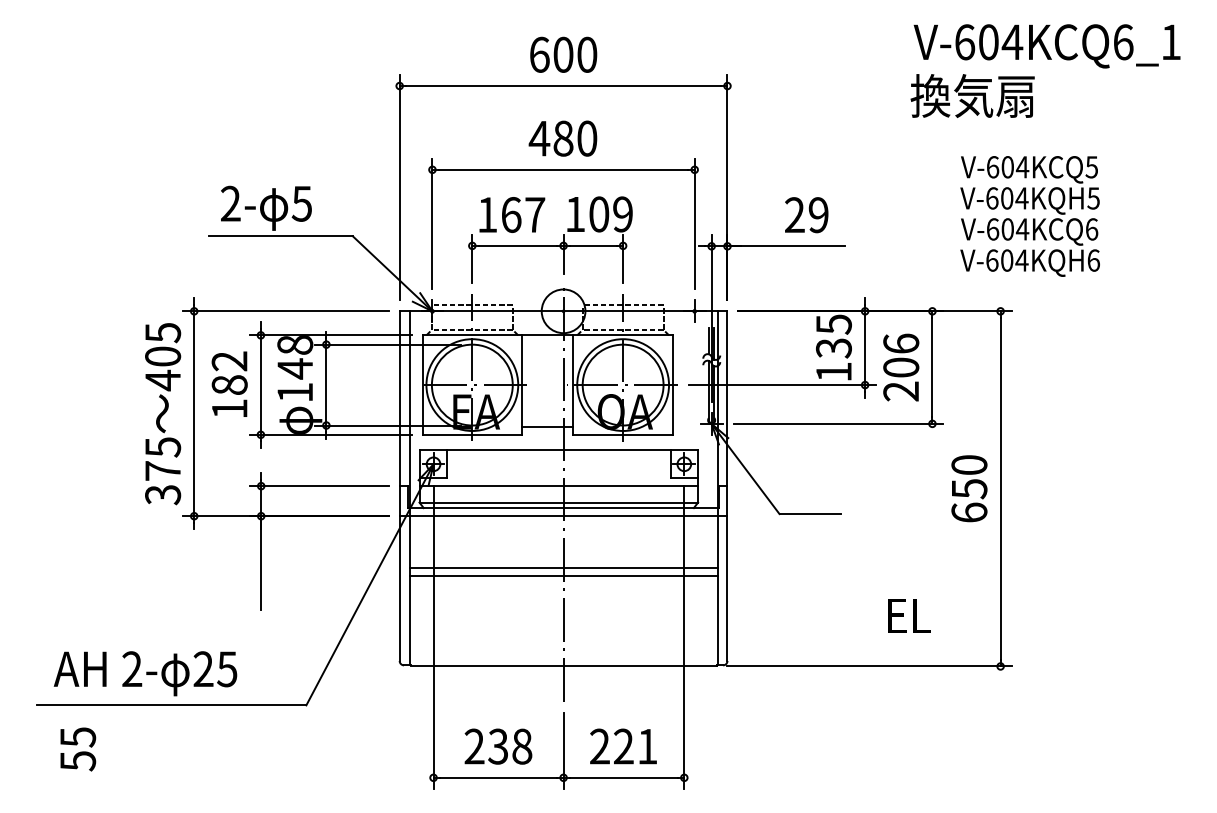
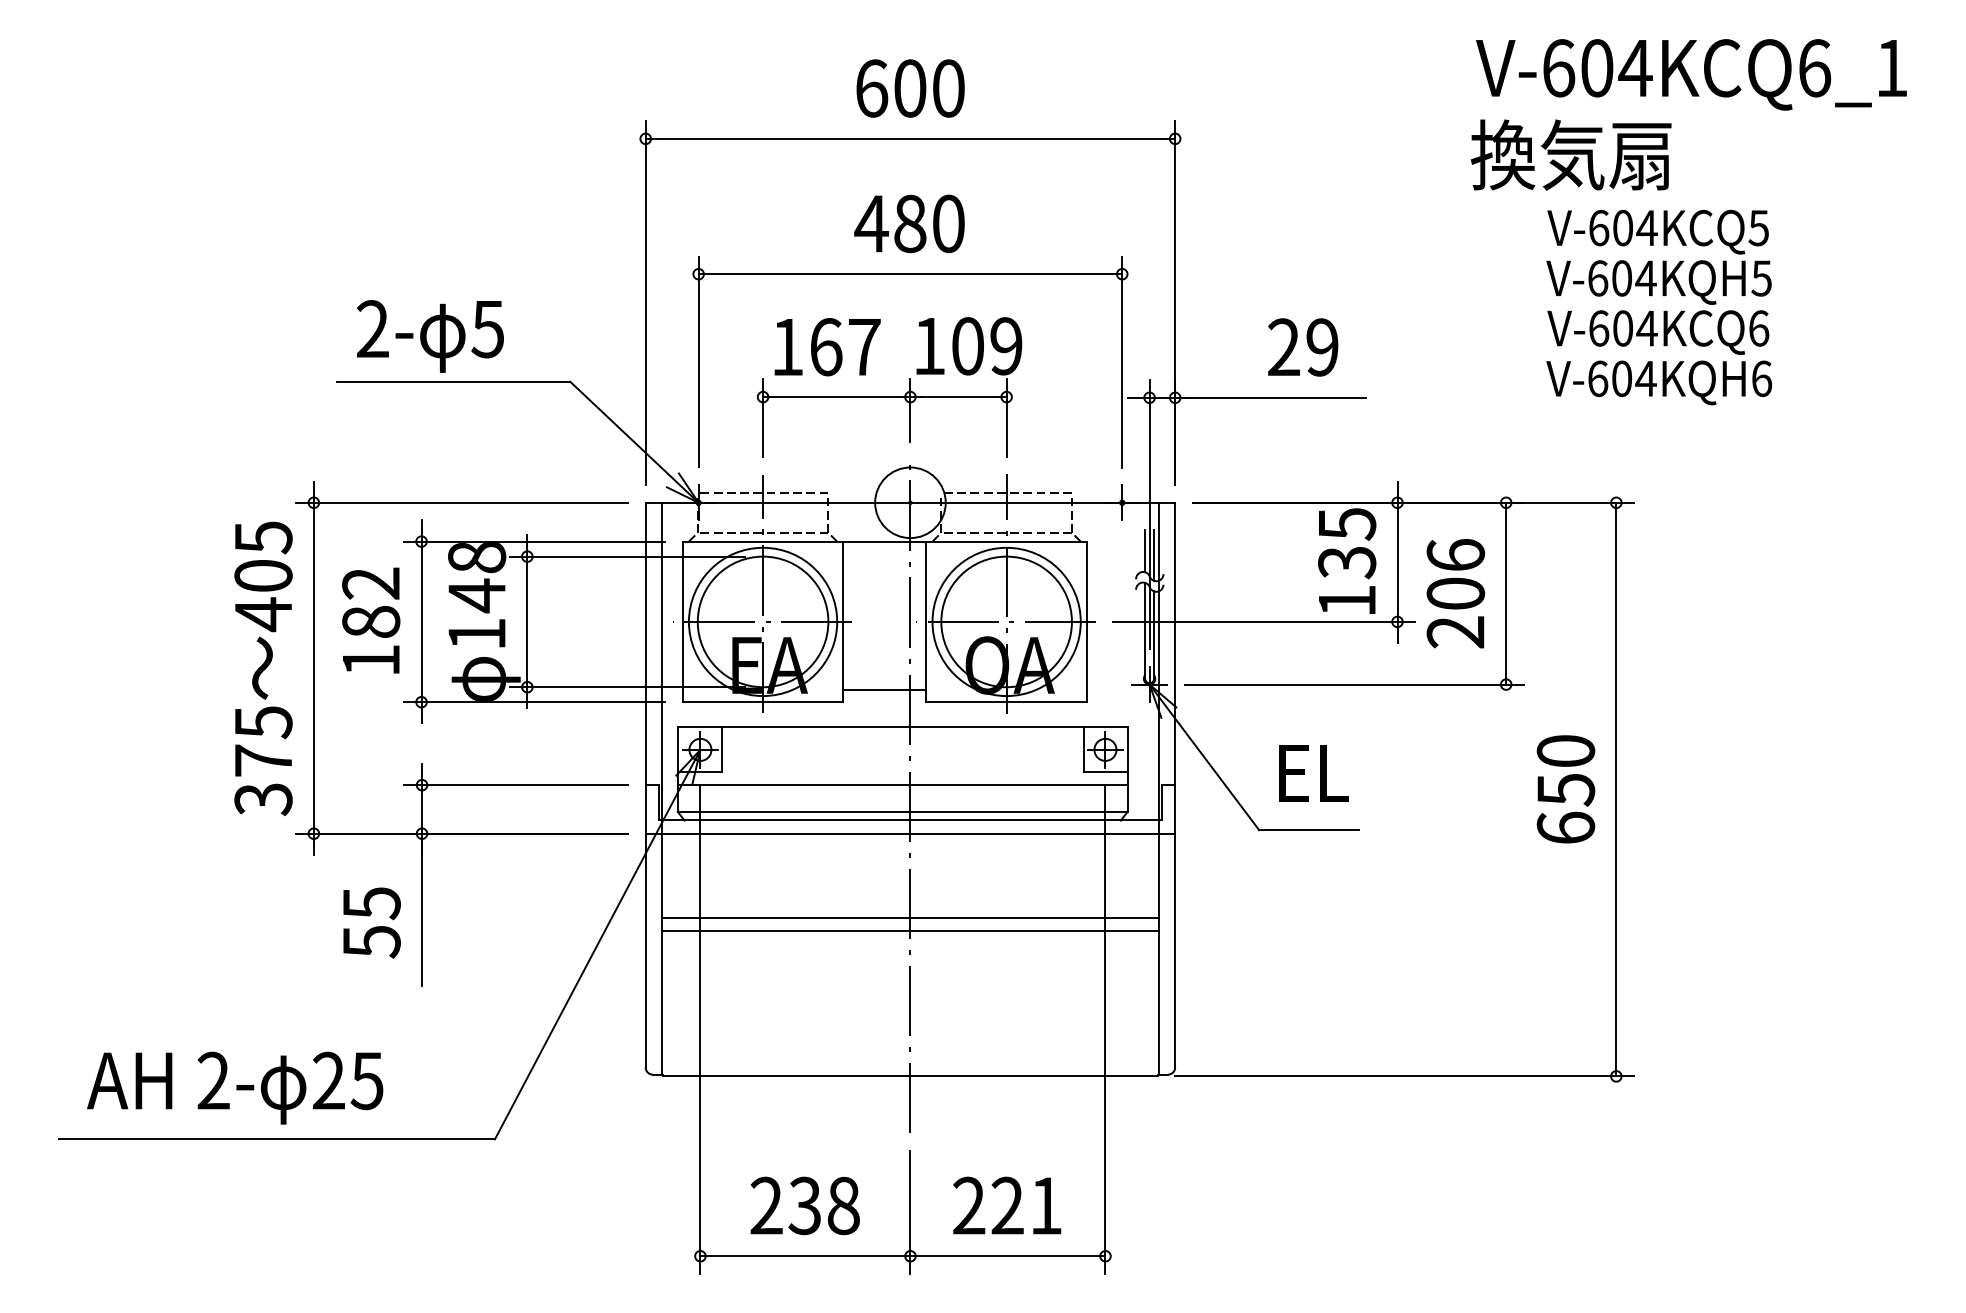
text: (1029, 216) -> (1658, 307), moved
text: (909, 615) -> (1314, 772), moved
text: (78, 749) -> (372, 923), moved

